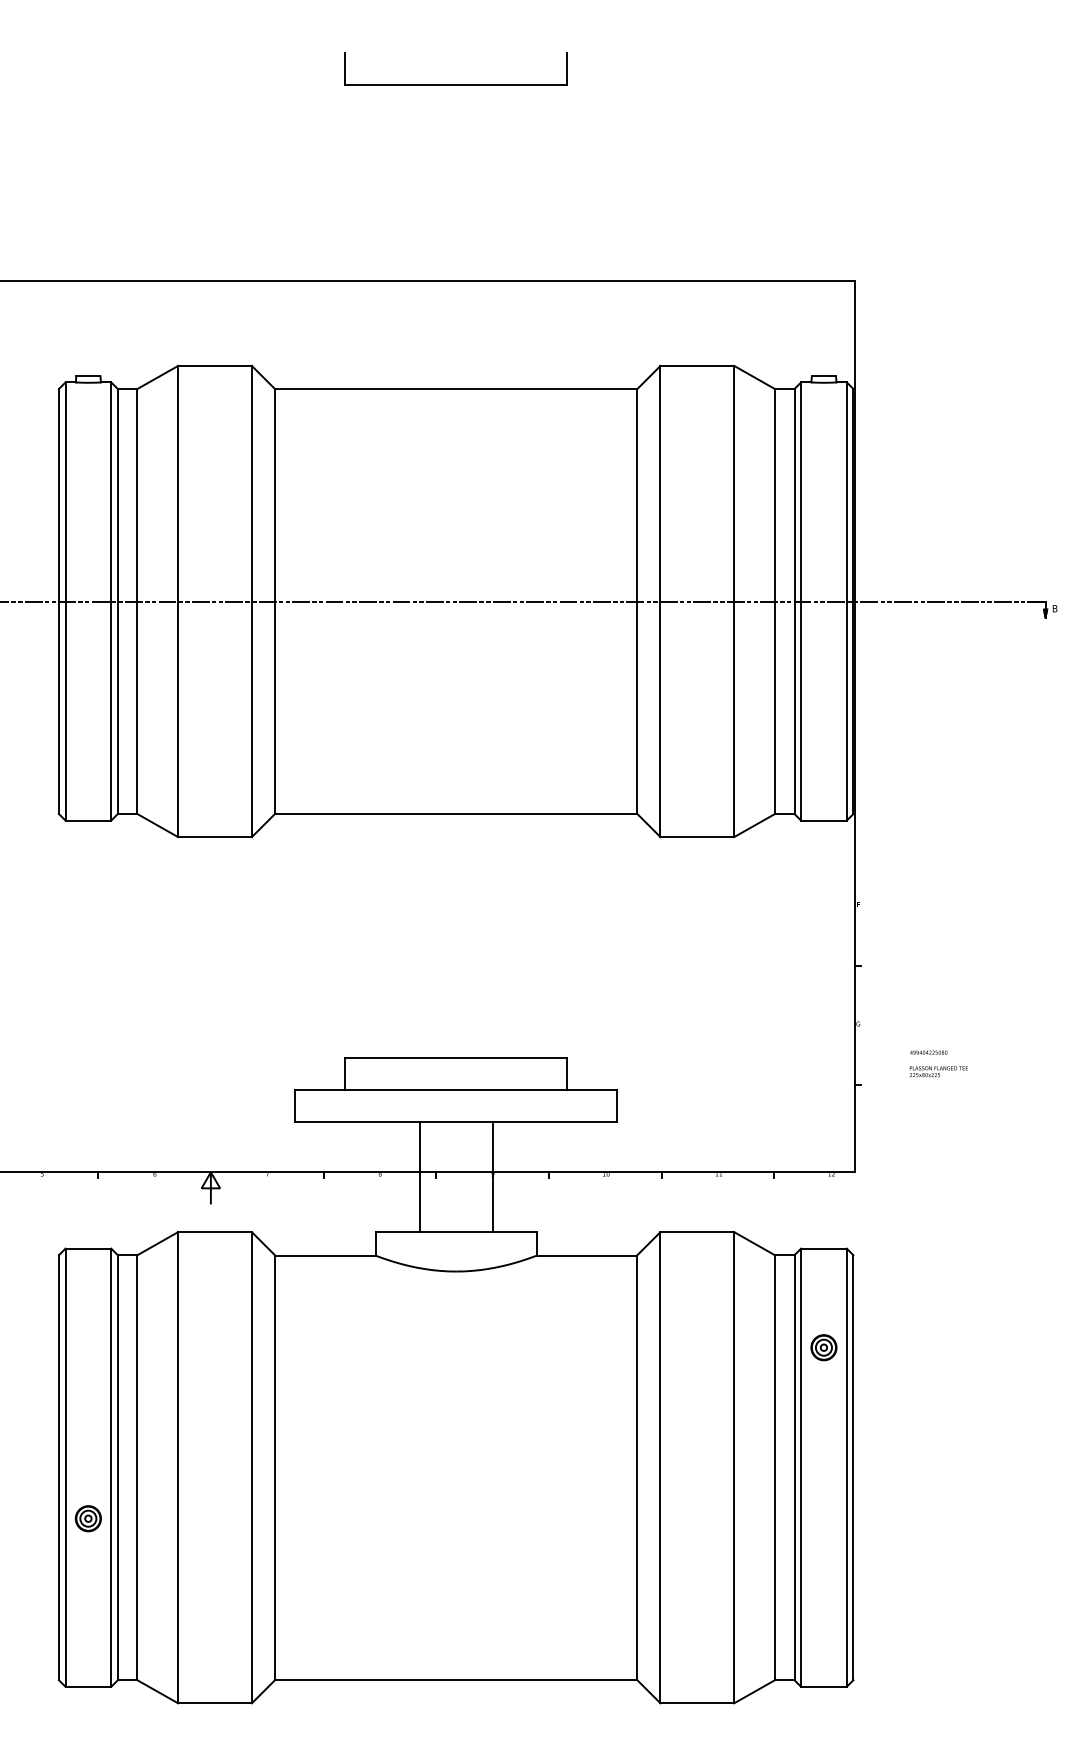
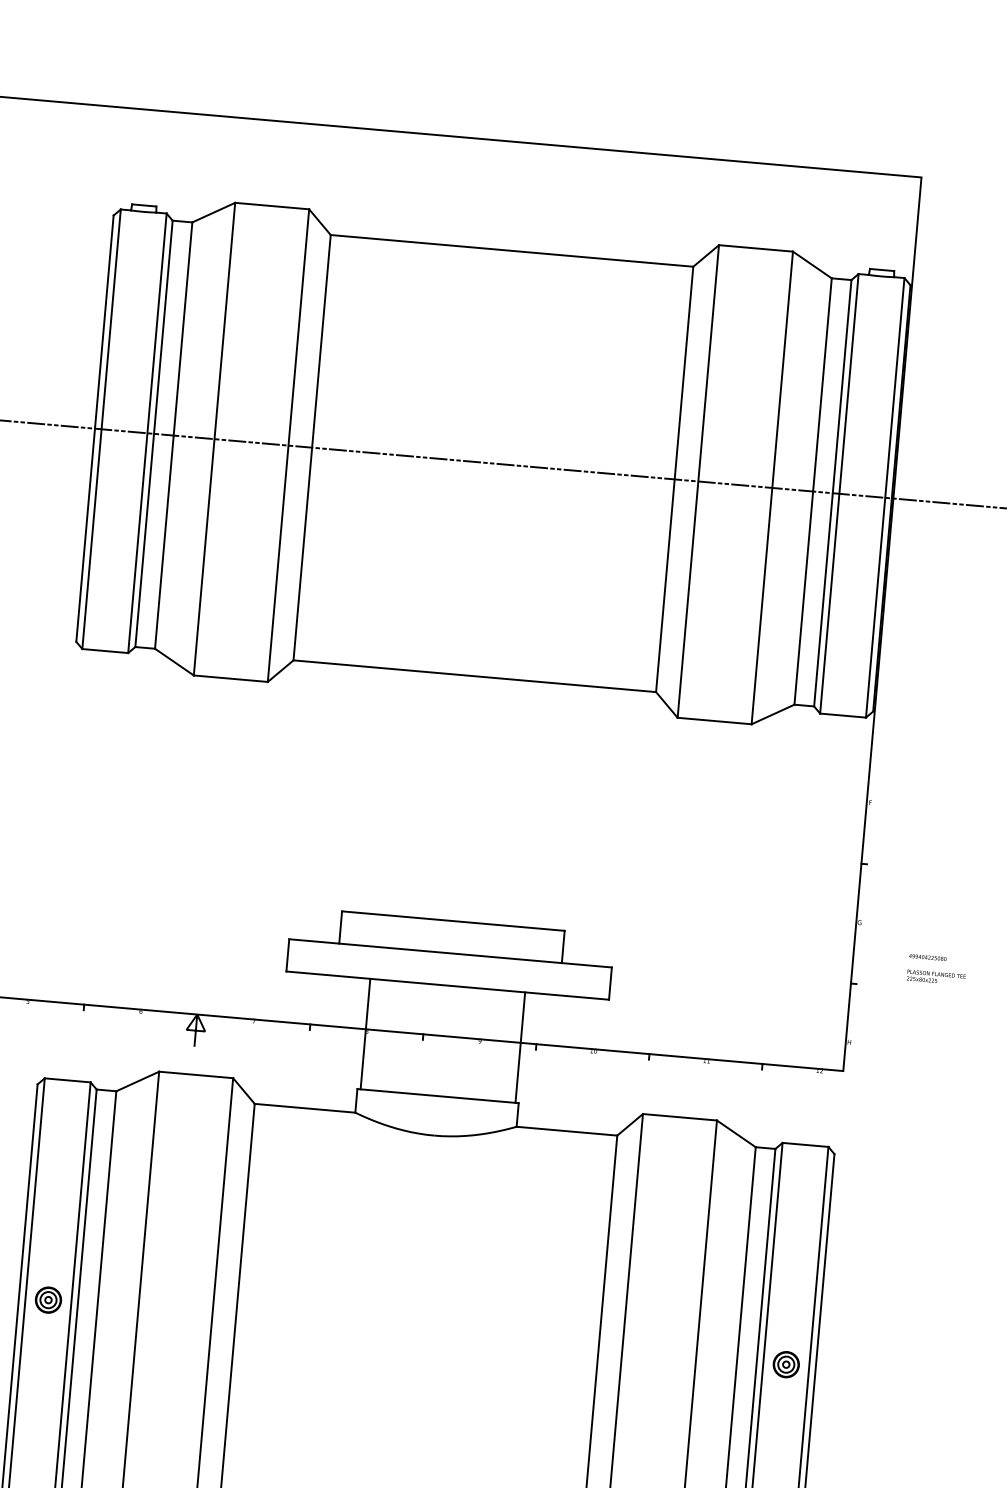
line: (419, 1176) -> (365, 1033), moved
line: (493, 1176) -> (520, 1047), moved
part: (823, 1347) -> (785, 1364), moved
part: (87, 1518) -> (47, 1299), moved

